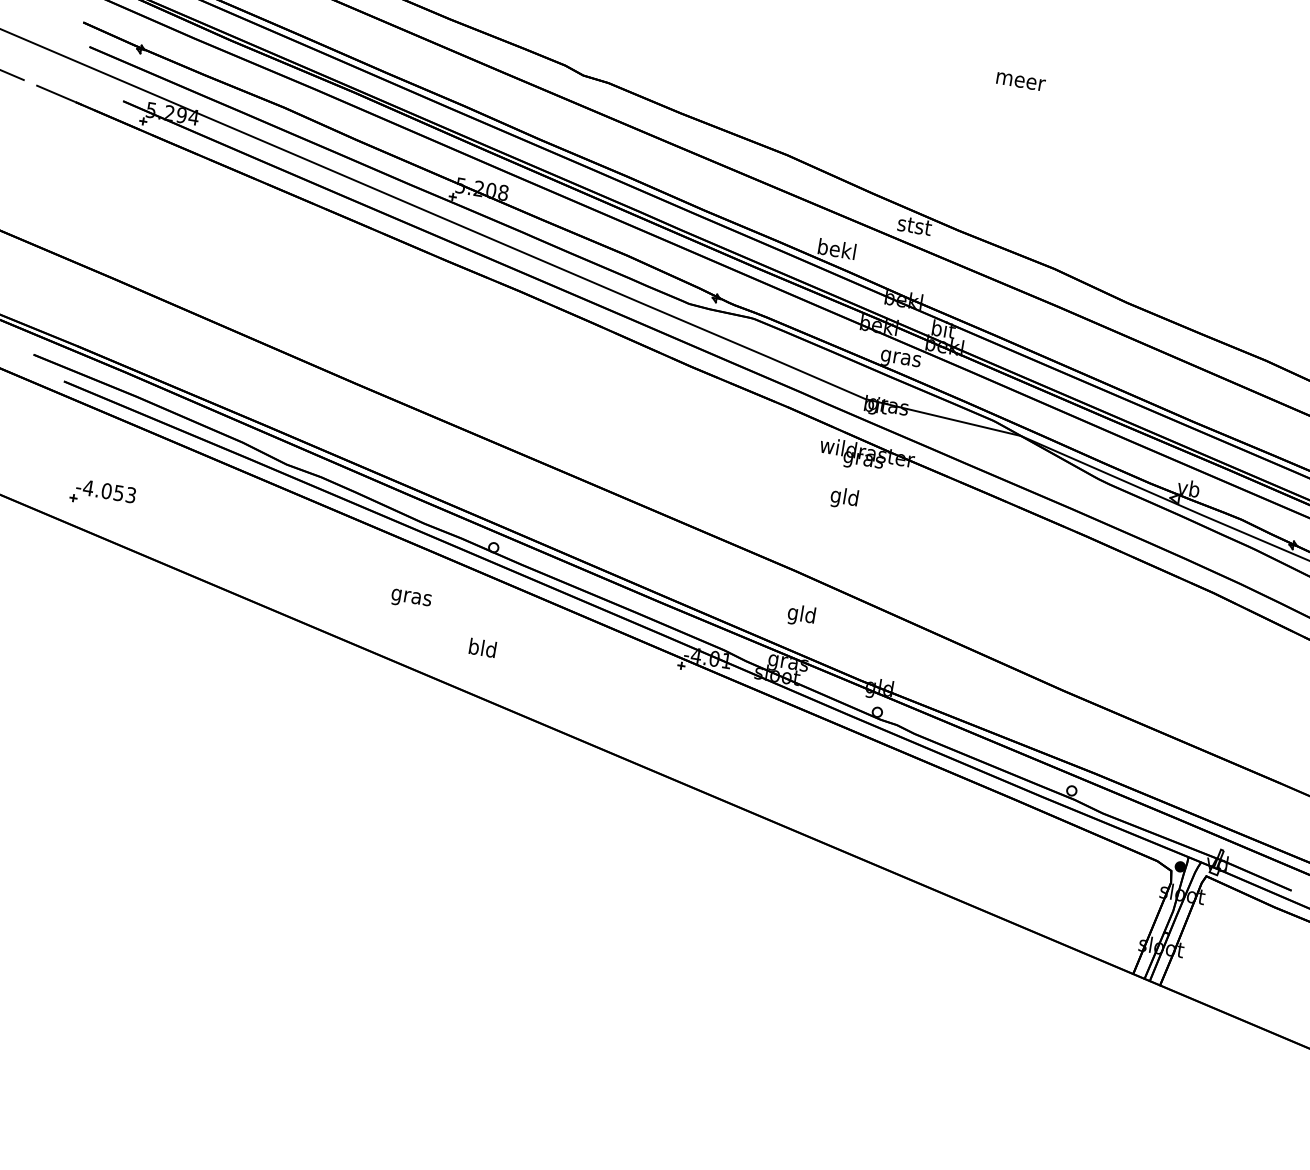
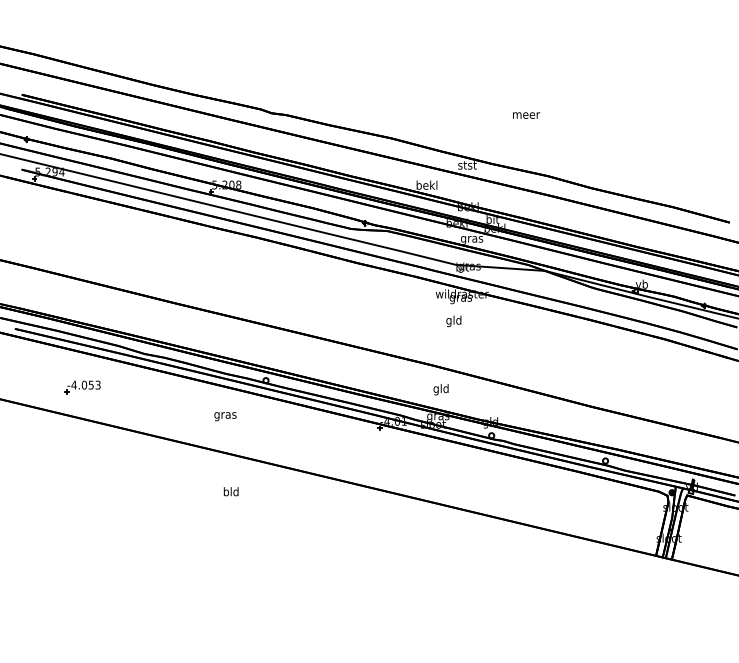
text: (1020, 81) -> (526, 115), moved
part: (102, 494) -> (82, 387), moved
text: (481, 647) -> (230, 491), moved

